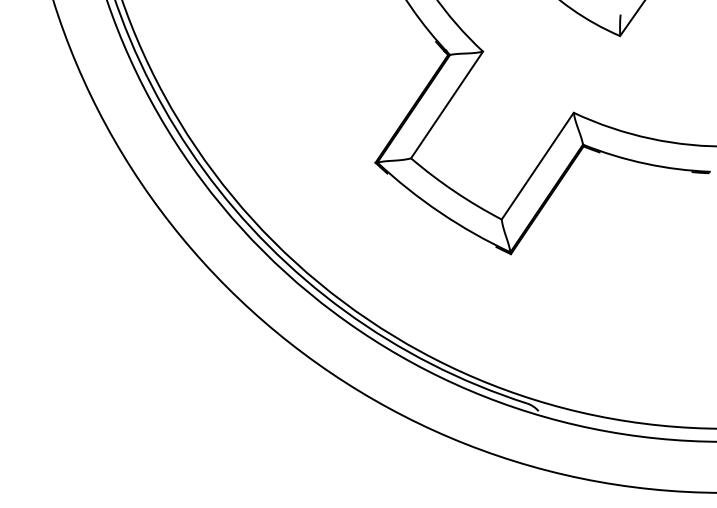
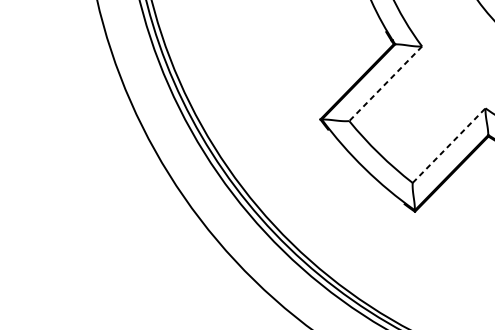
line: (446, 105) -> (385, 84), solid -> dashed
line: (538, 165) -> (449, 145), solid -> dashed

